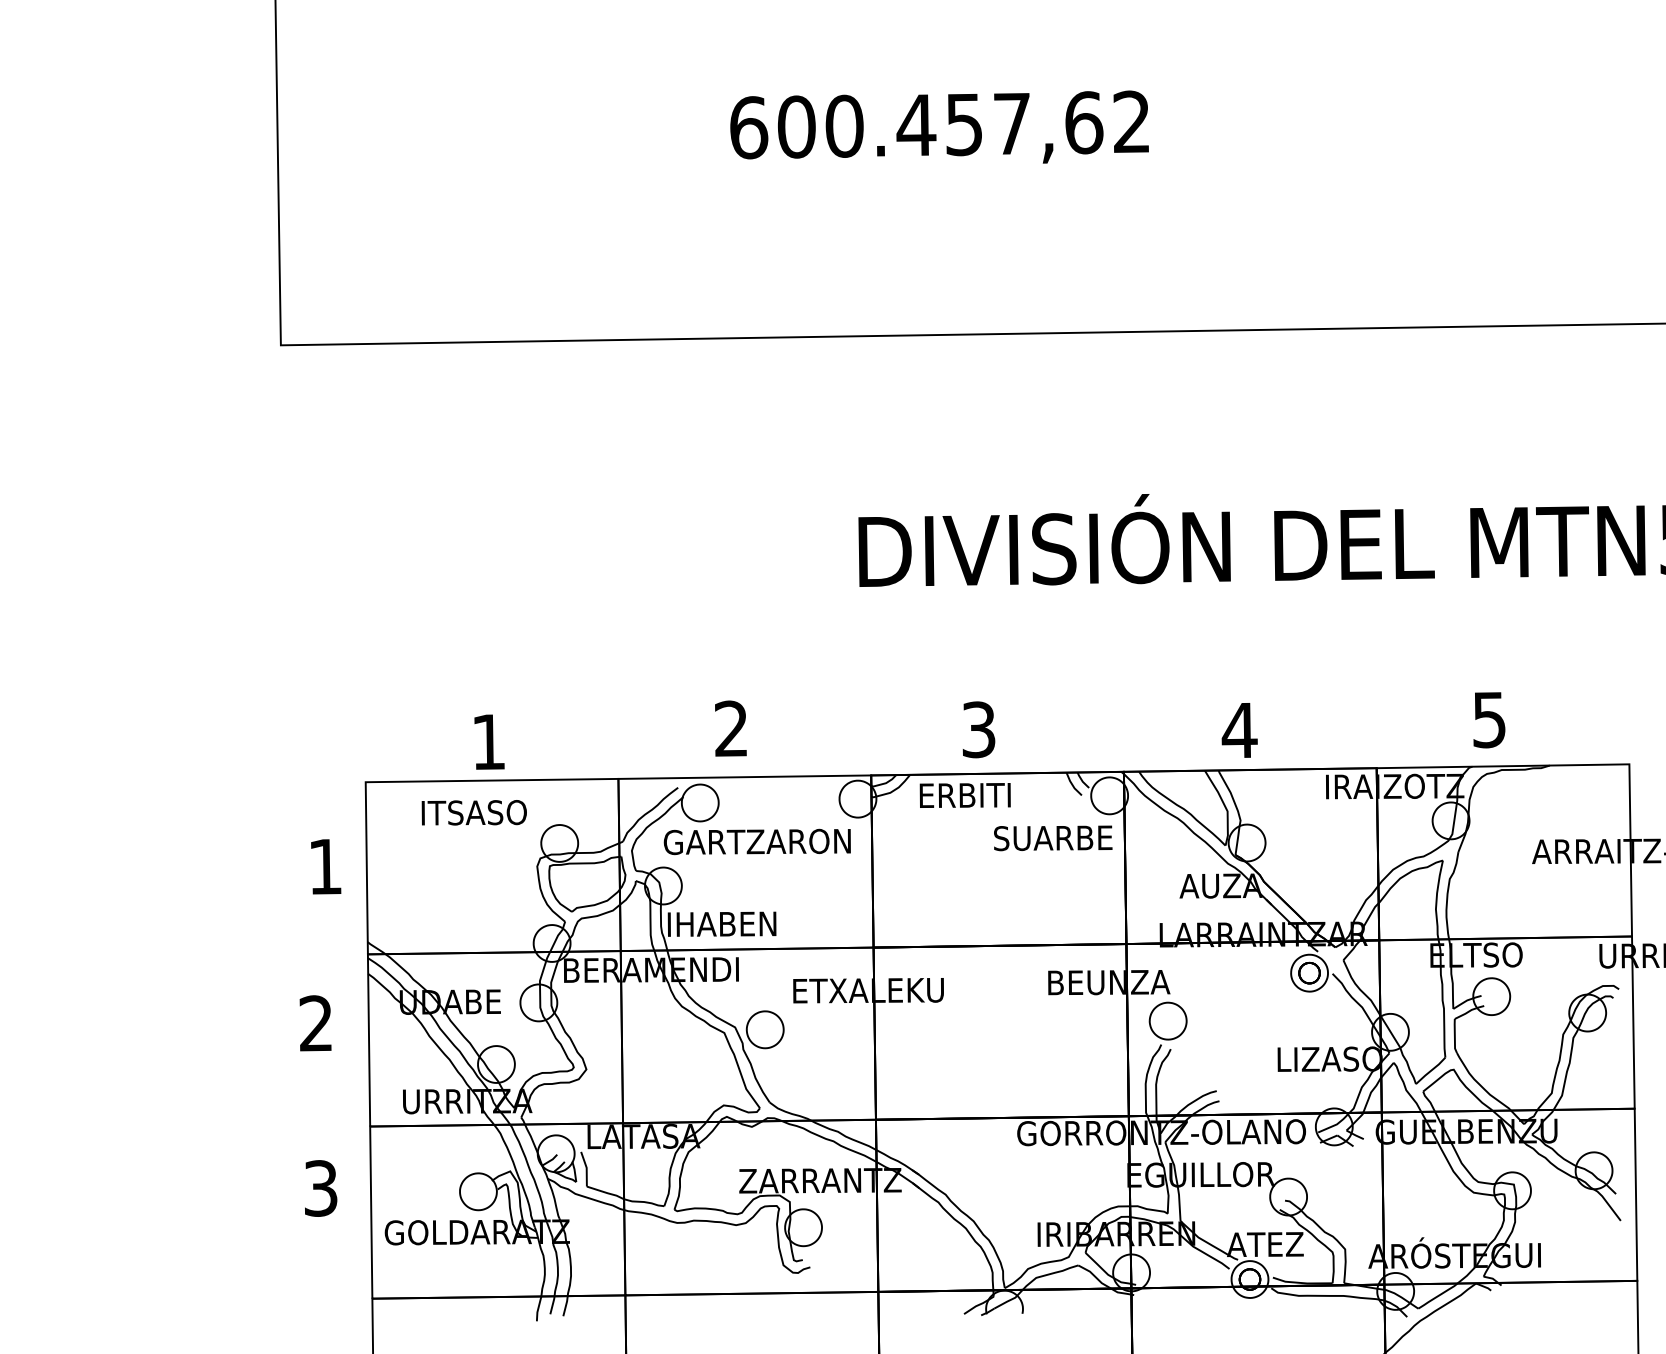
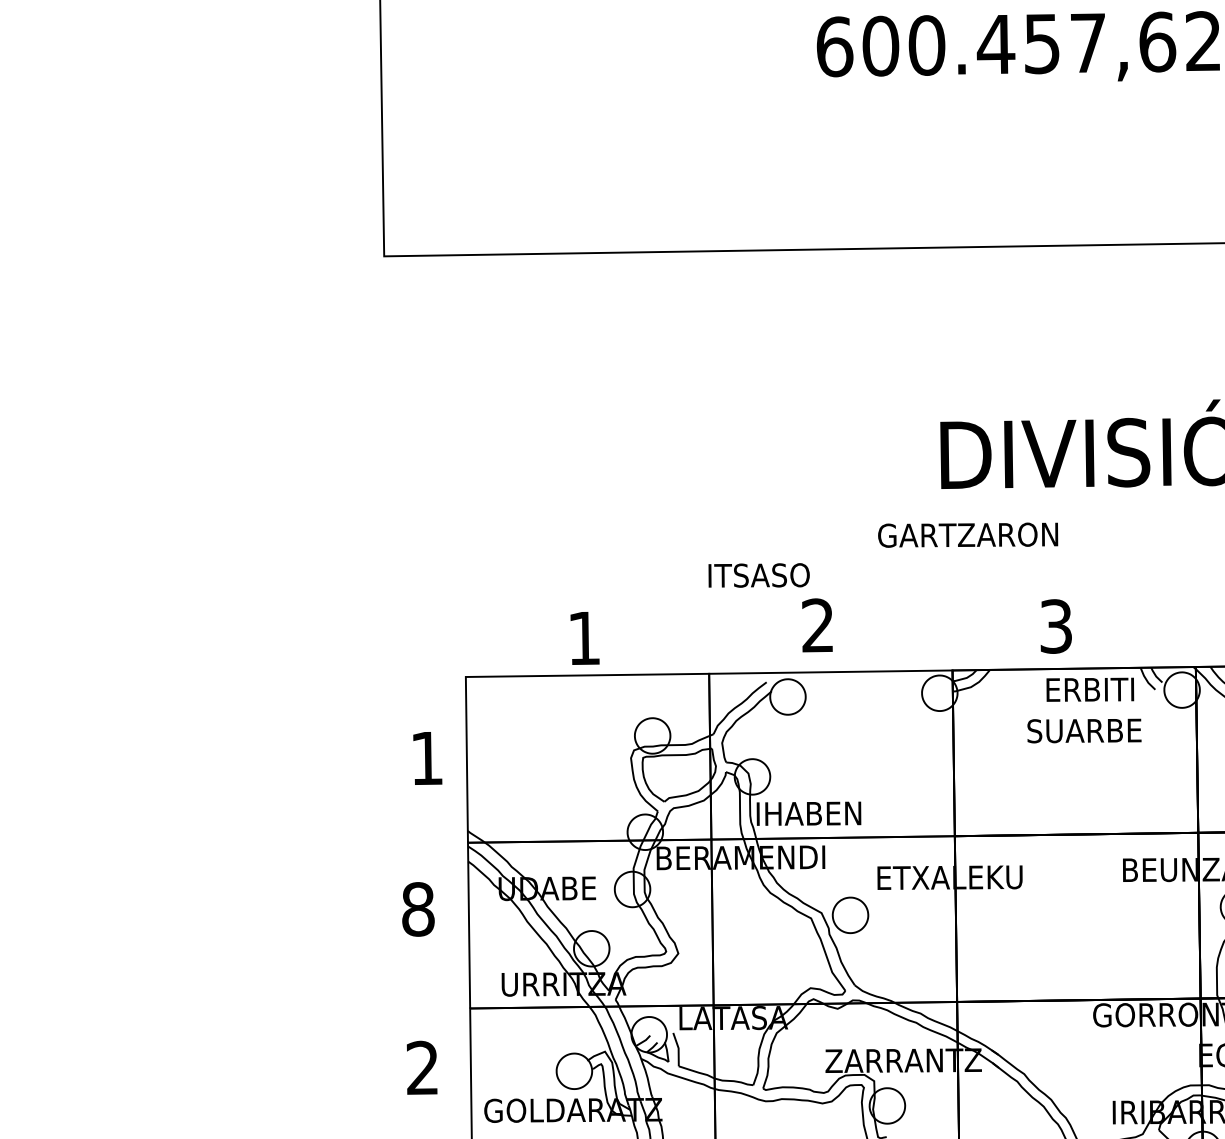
text: (964, 795) -> (1089, 689), moved
text: (473, 812) -> (758, 575), moved
text: (1053, 838) -> (1084, 731), moved
text: (756, 841) -> (967, 534), moved
text: (316, 1023) -> (418, 909), 2 -> 8
text: (320, 1188) -> (422, 1068), 3 -> 2

